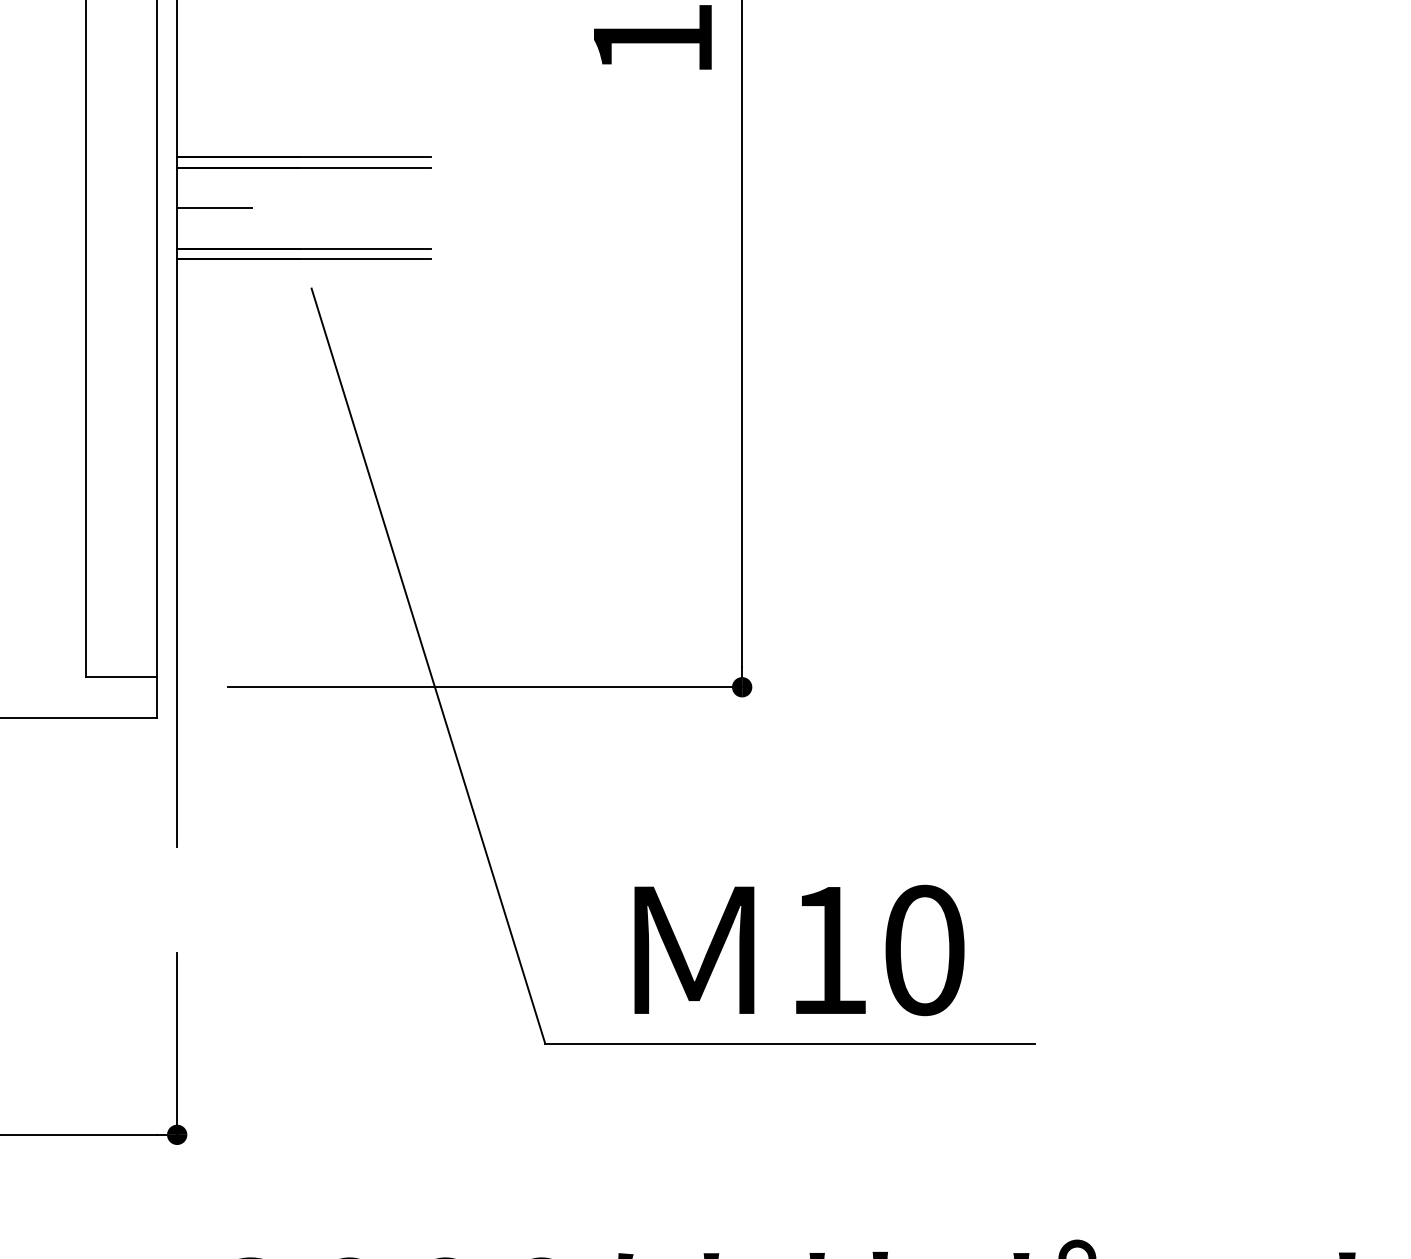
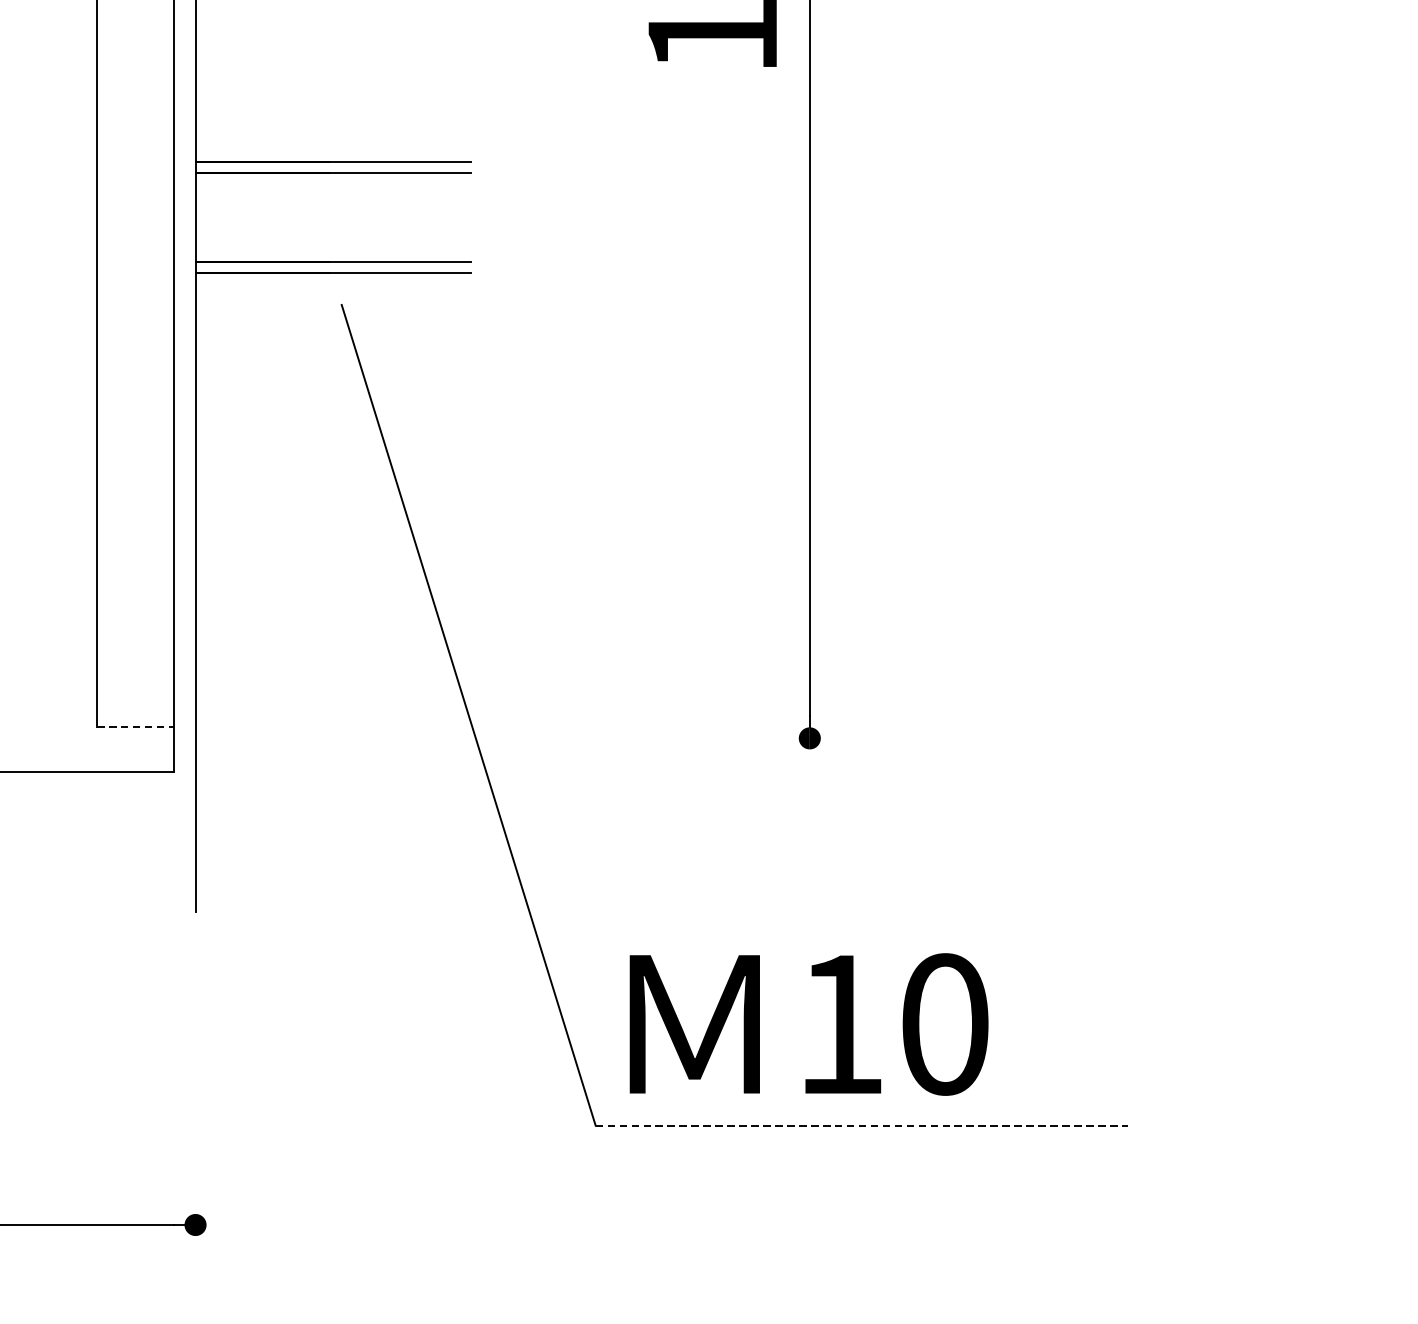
line: (214, 208) -> (236, 217), removed
line: (121, 677) -> (135, 727), solid -> dashed
line: (484, 687) -> (529, 738), removed
text: (799, 950) -> (809, 1024), moved
line: (177, 1043) -> (195, 1125), removed
line: (790, 1043) -> (862, 1125), solid -> dashed

